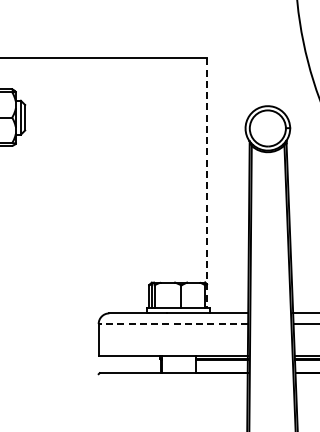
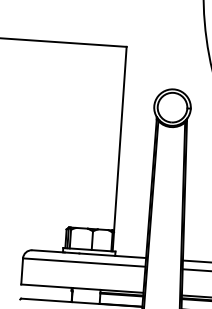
line: (207, 183) -> (120, 149), dashed -> solid
line: (173, 324) -> (84, 262), dashed -> solid

